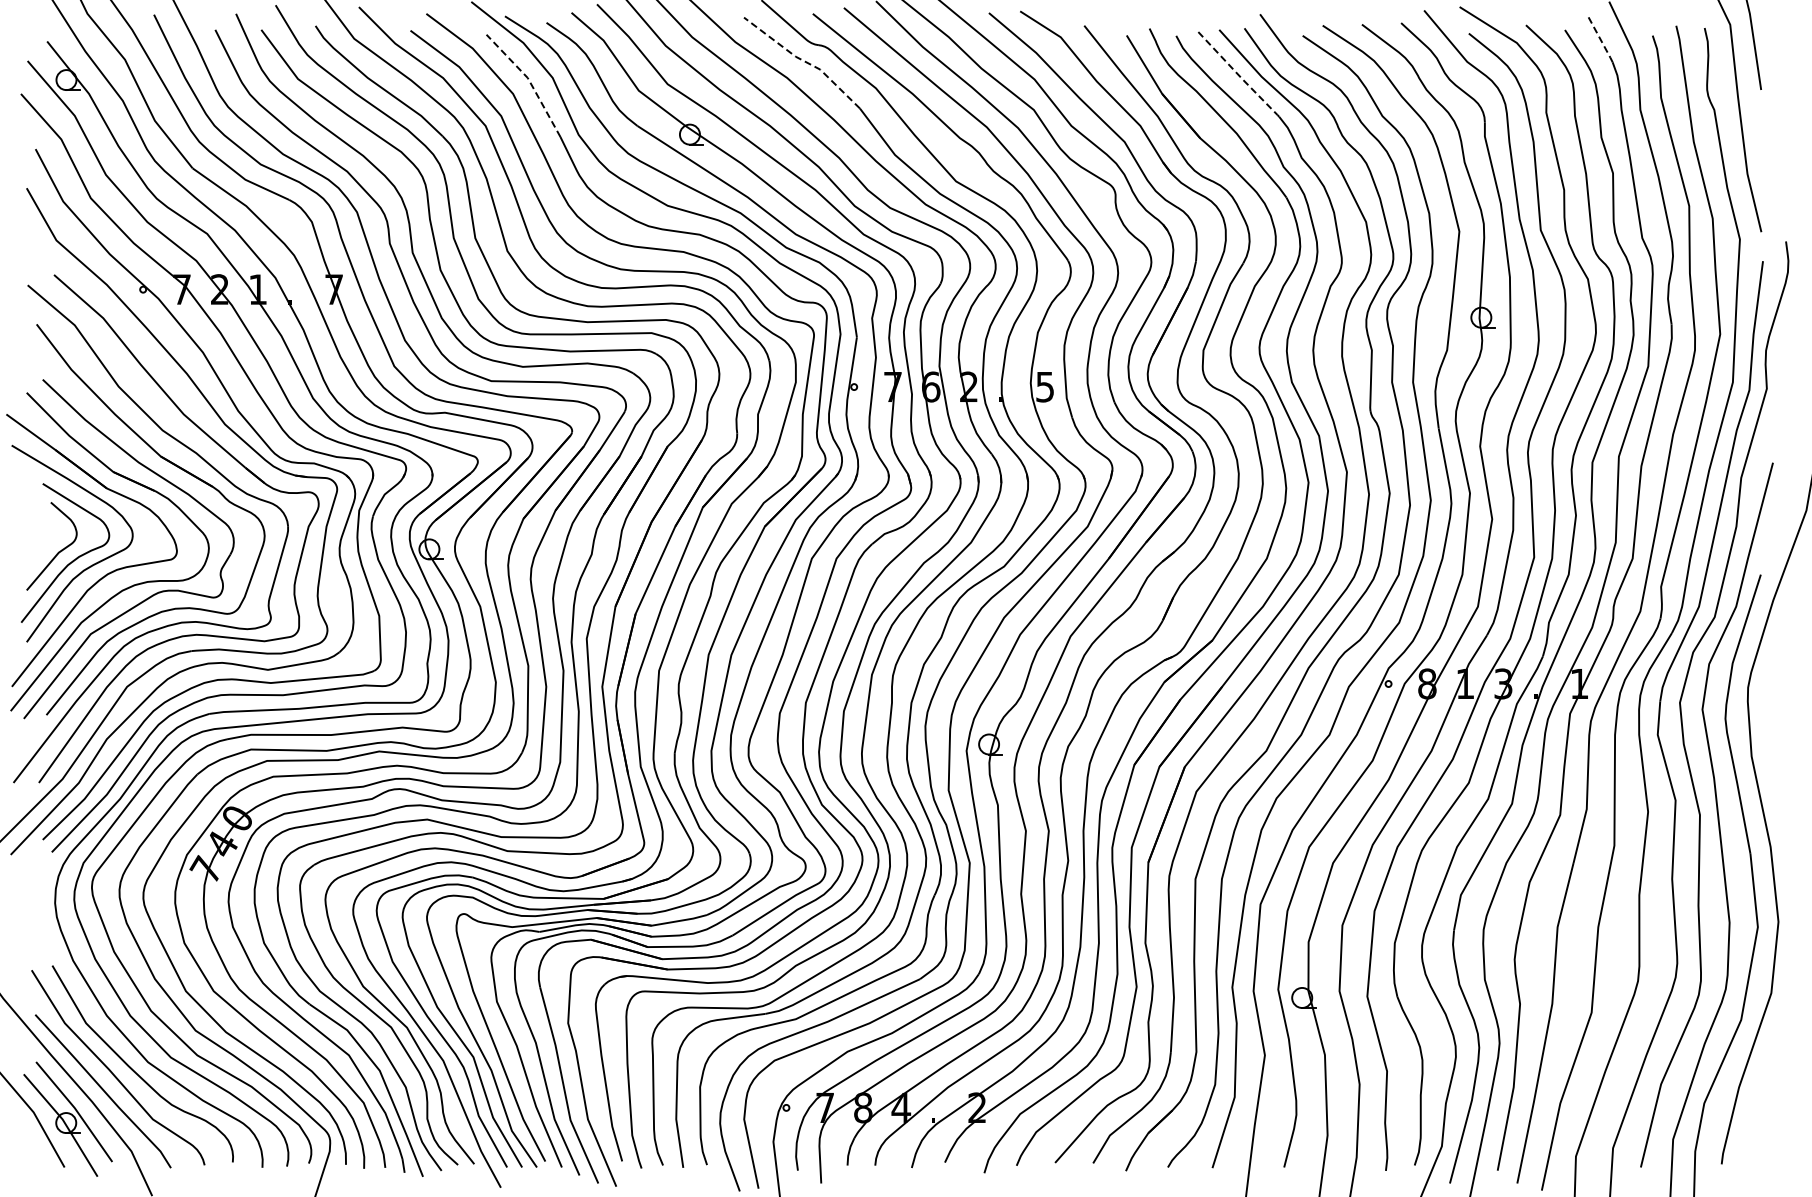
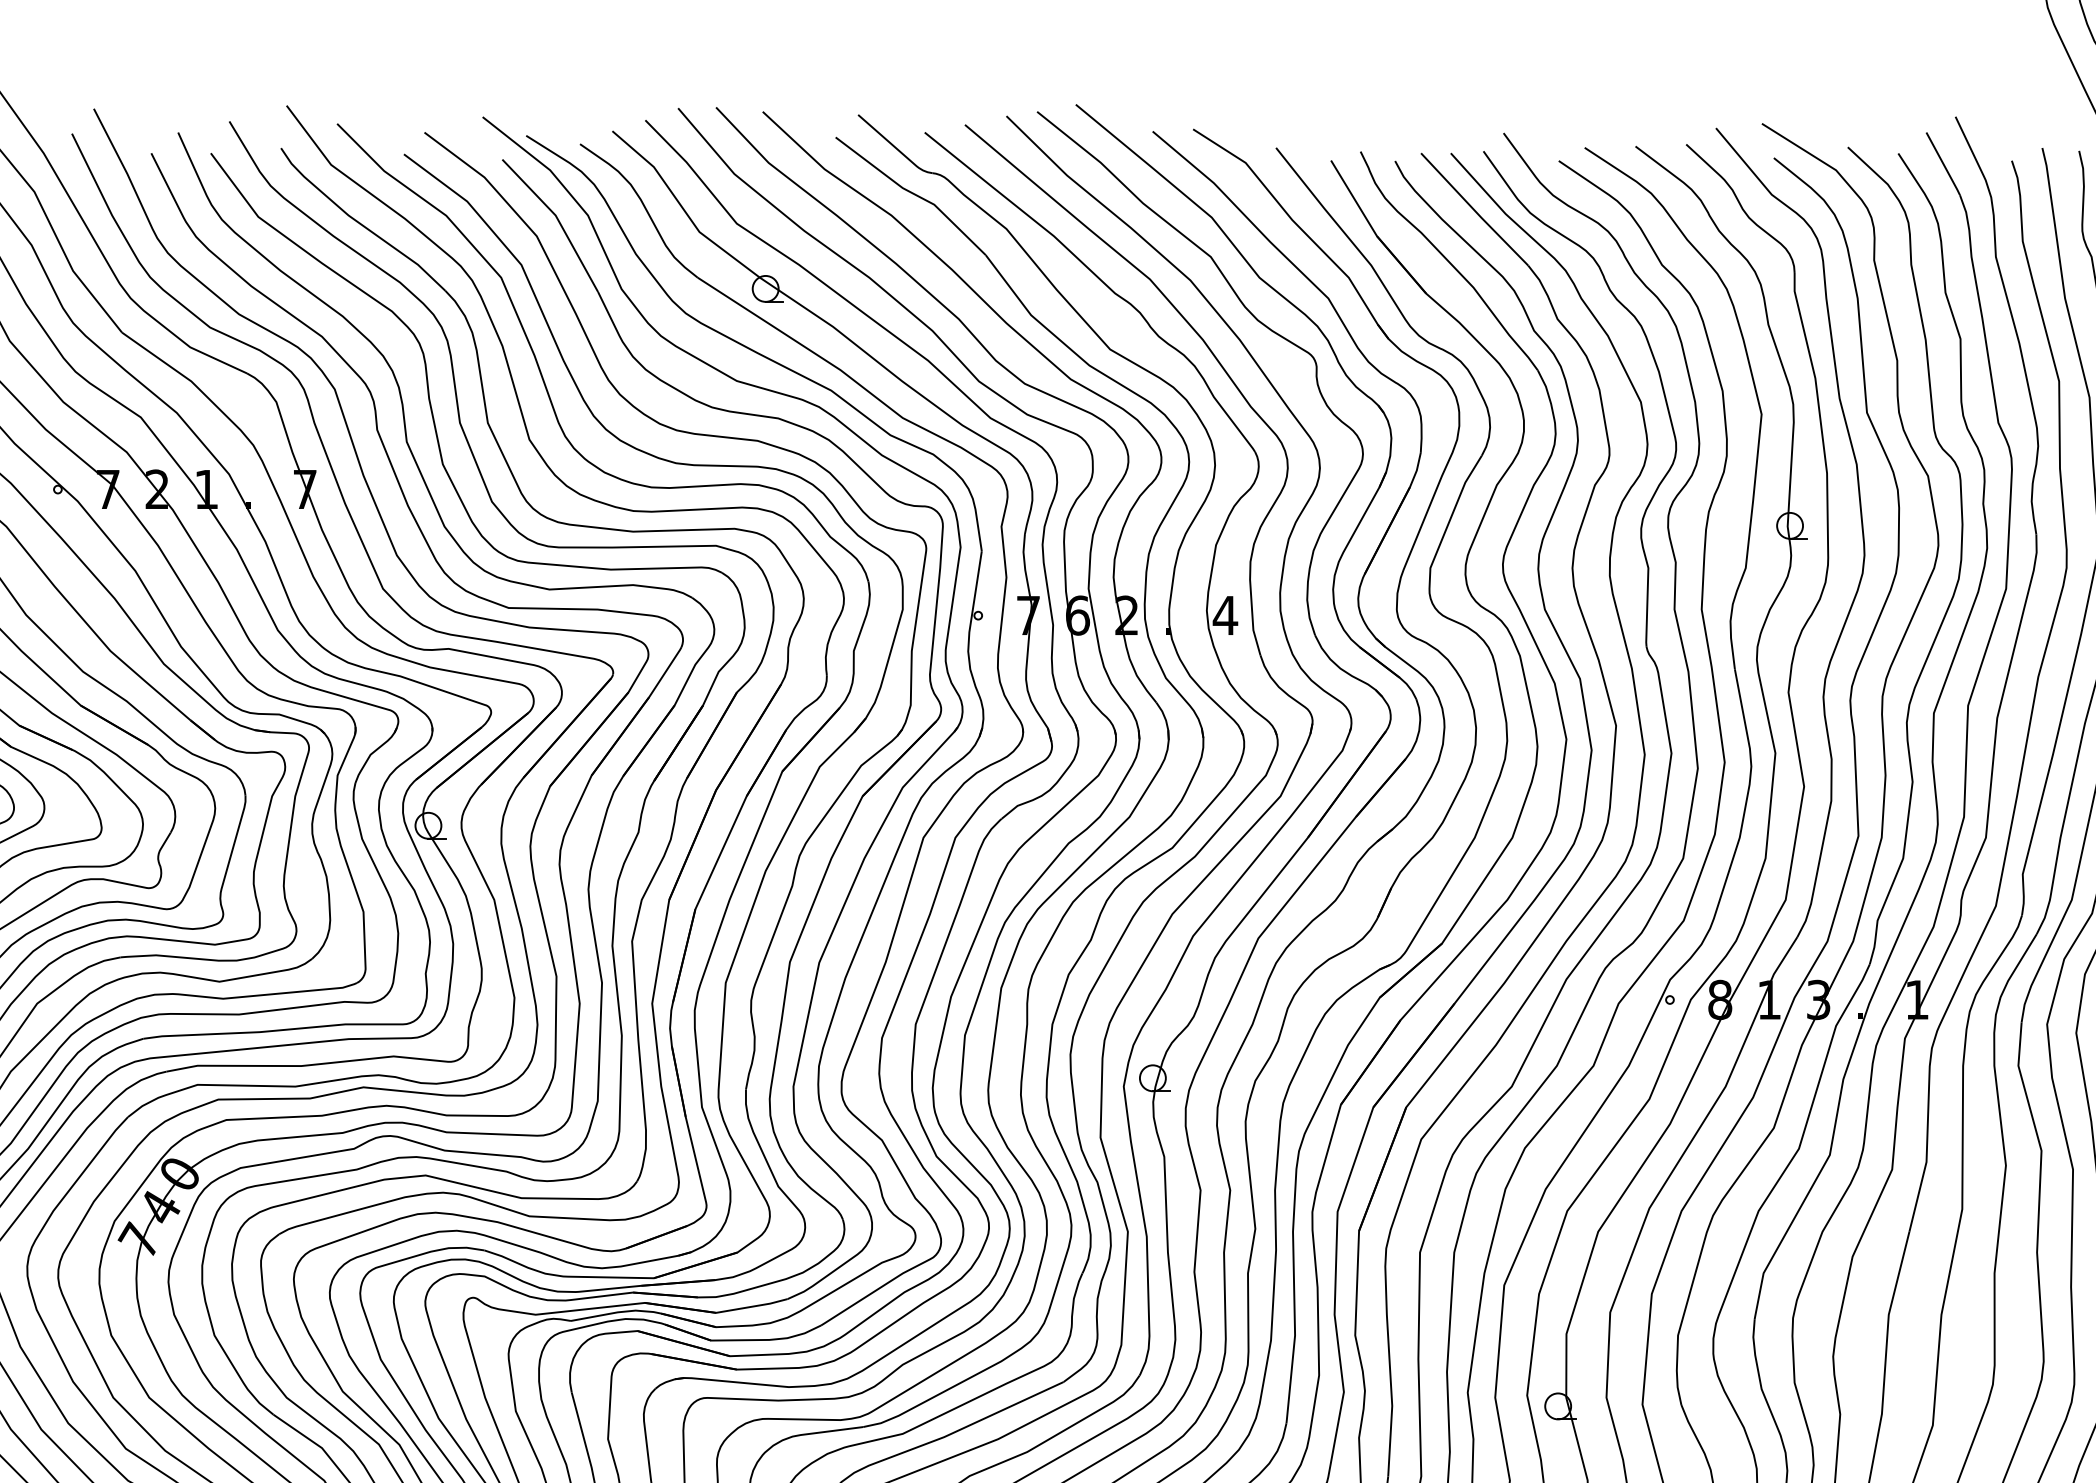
line: (1599, 38) -> (1942, 164), dashed -> solid
line: (803, 60) -> (912, 192), dashed -> solid
line: (1238, 74) -> (1475, 211), dashed -> solid
line: (529, 80) -> (557, 218), dashed -> solid
text: (1044, 387) -> (1224, 616), 5 -> 4

